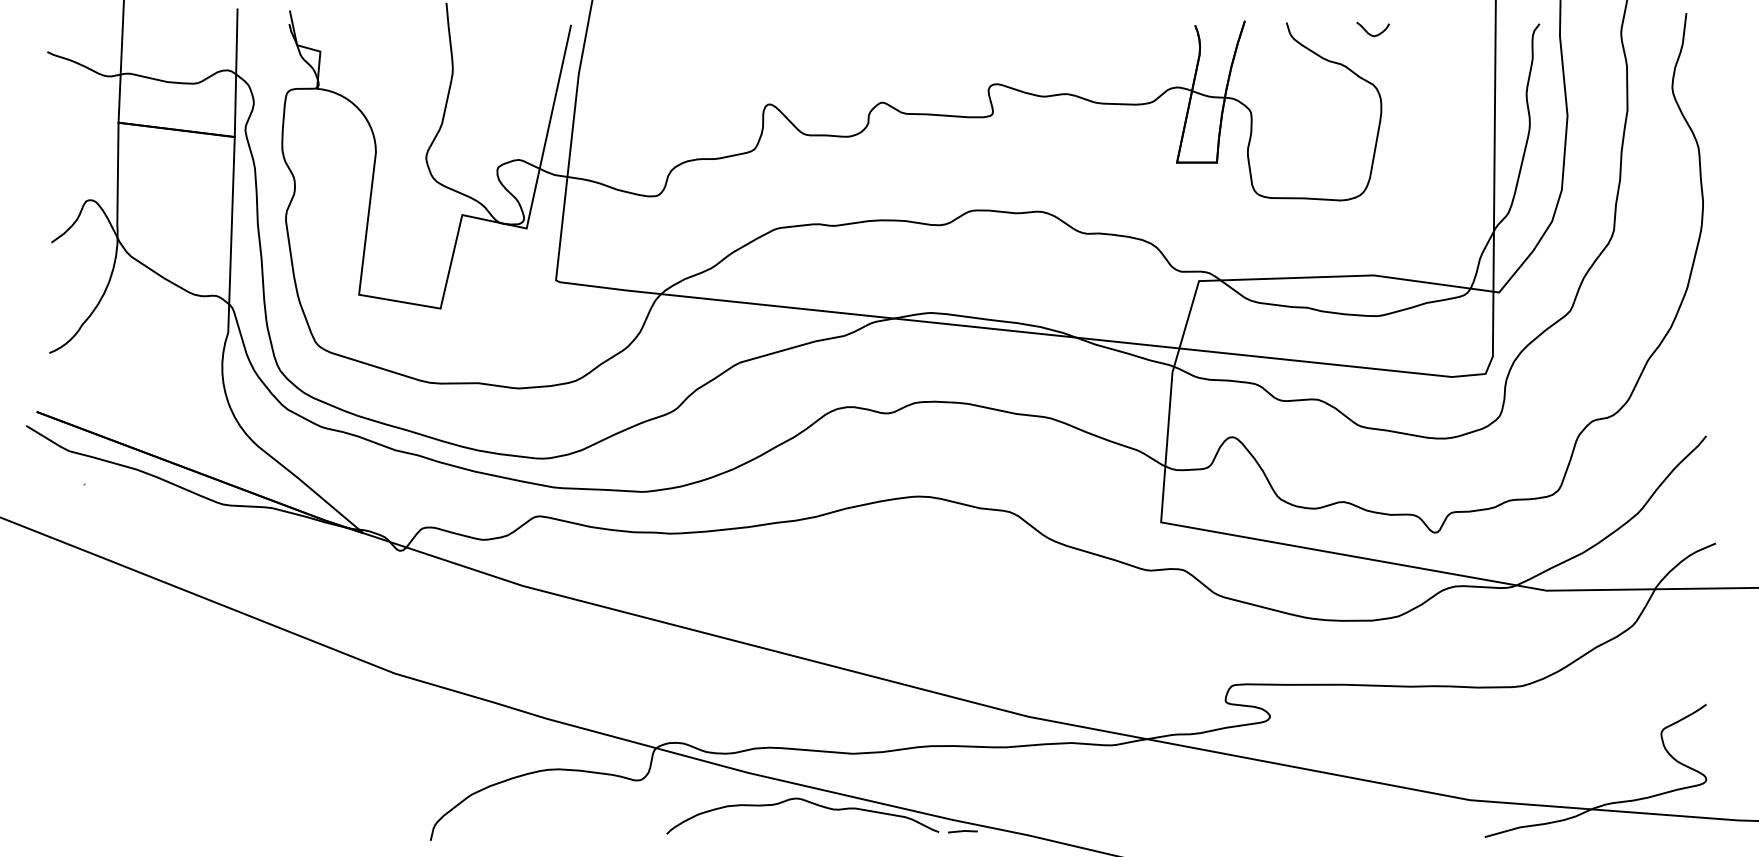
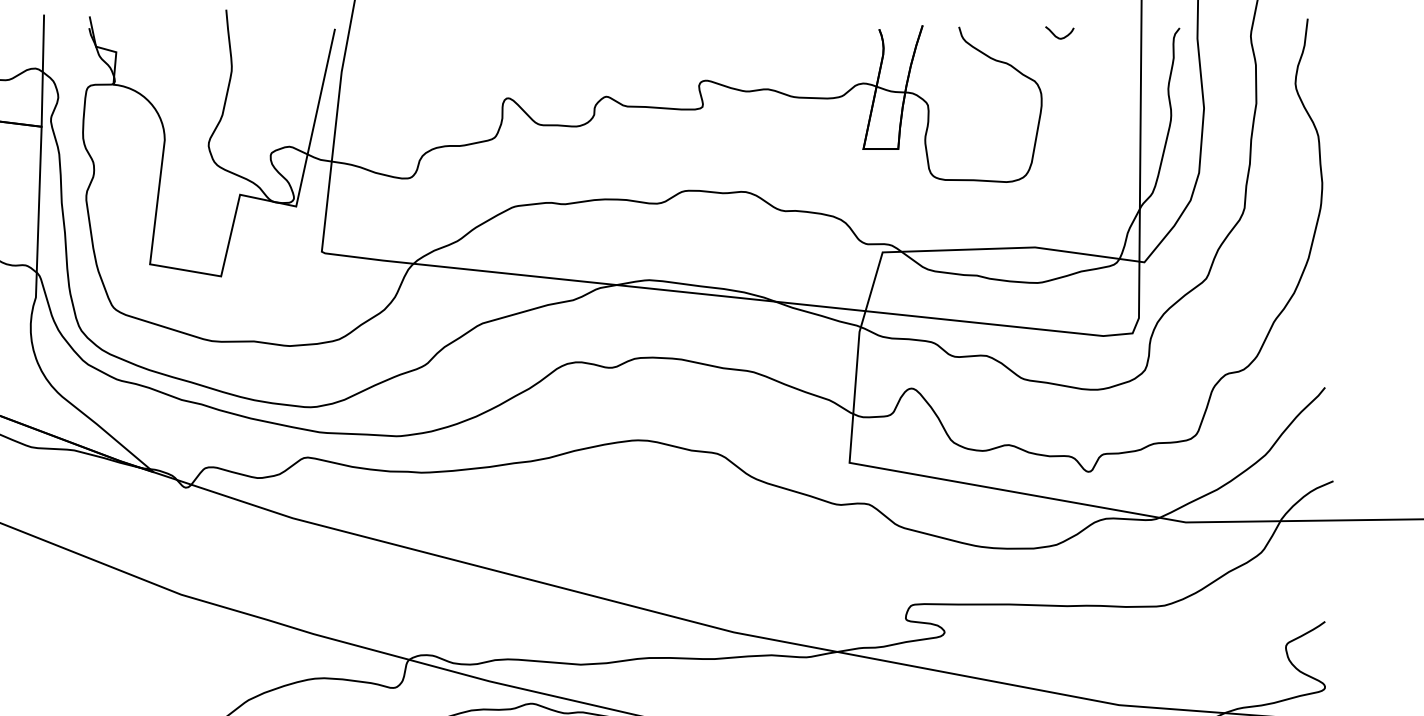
curve: (1370, 33) -> (1057, 36), moved

